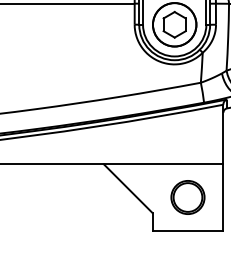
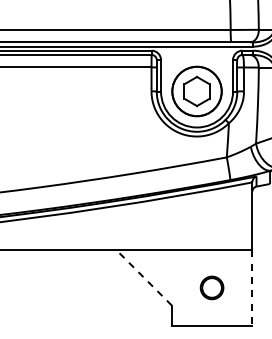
line: (127, 188) -> (143, 277), solid -> dashed
part: (187, 197) -> (211, 287), size x0.6
line: (223, 197) -> (252, 287), solid -> dashed

